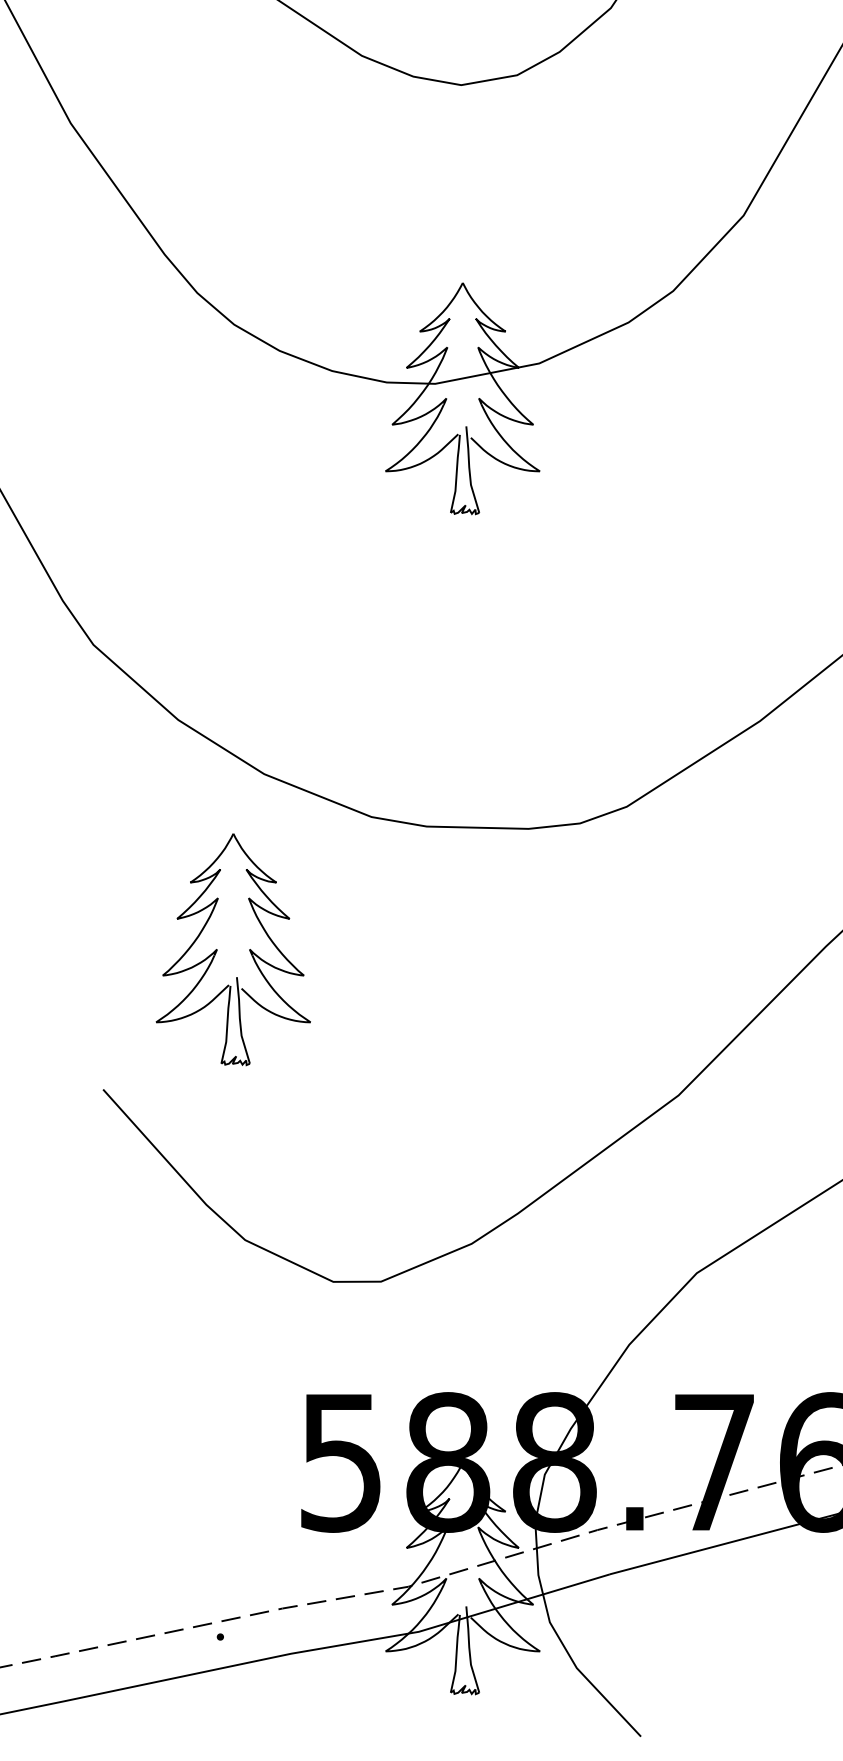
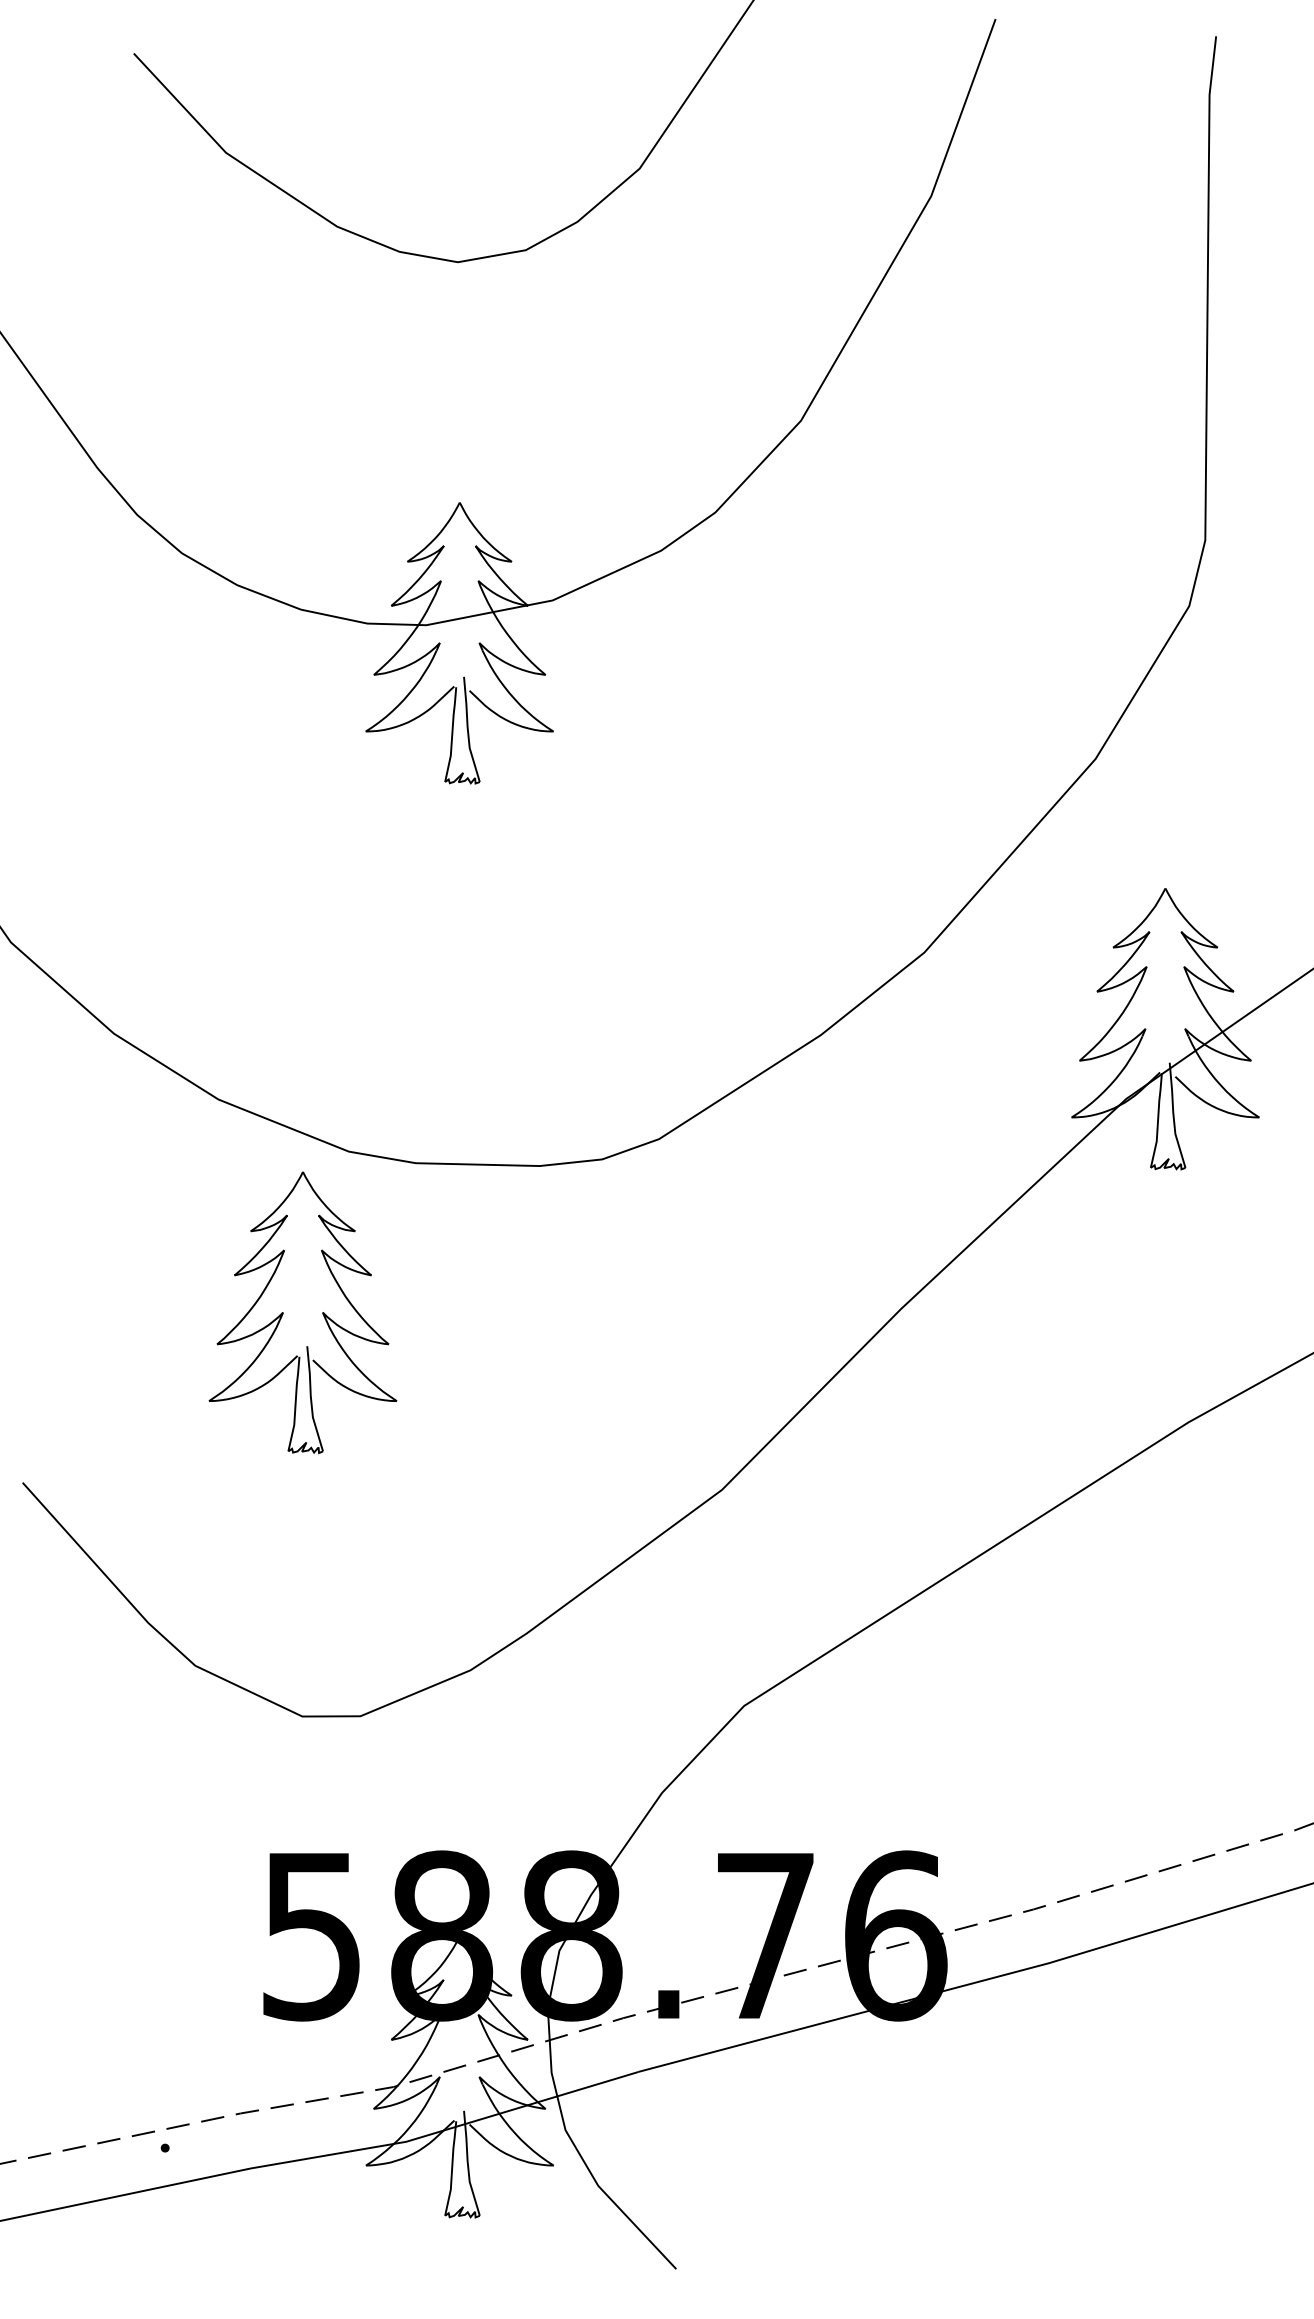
part: (217, 949) -> (283, 1312), moved

